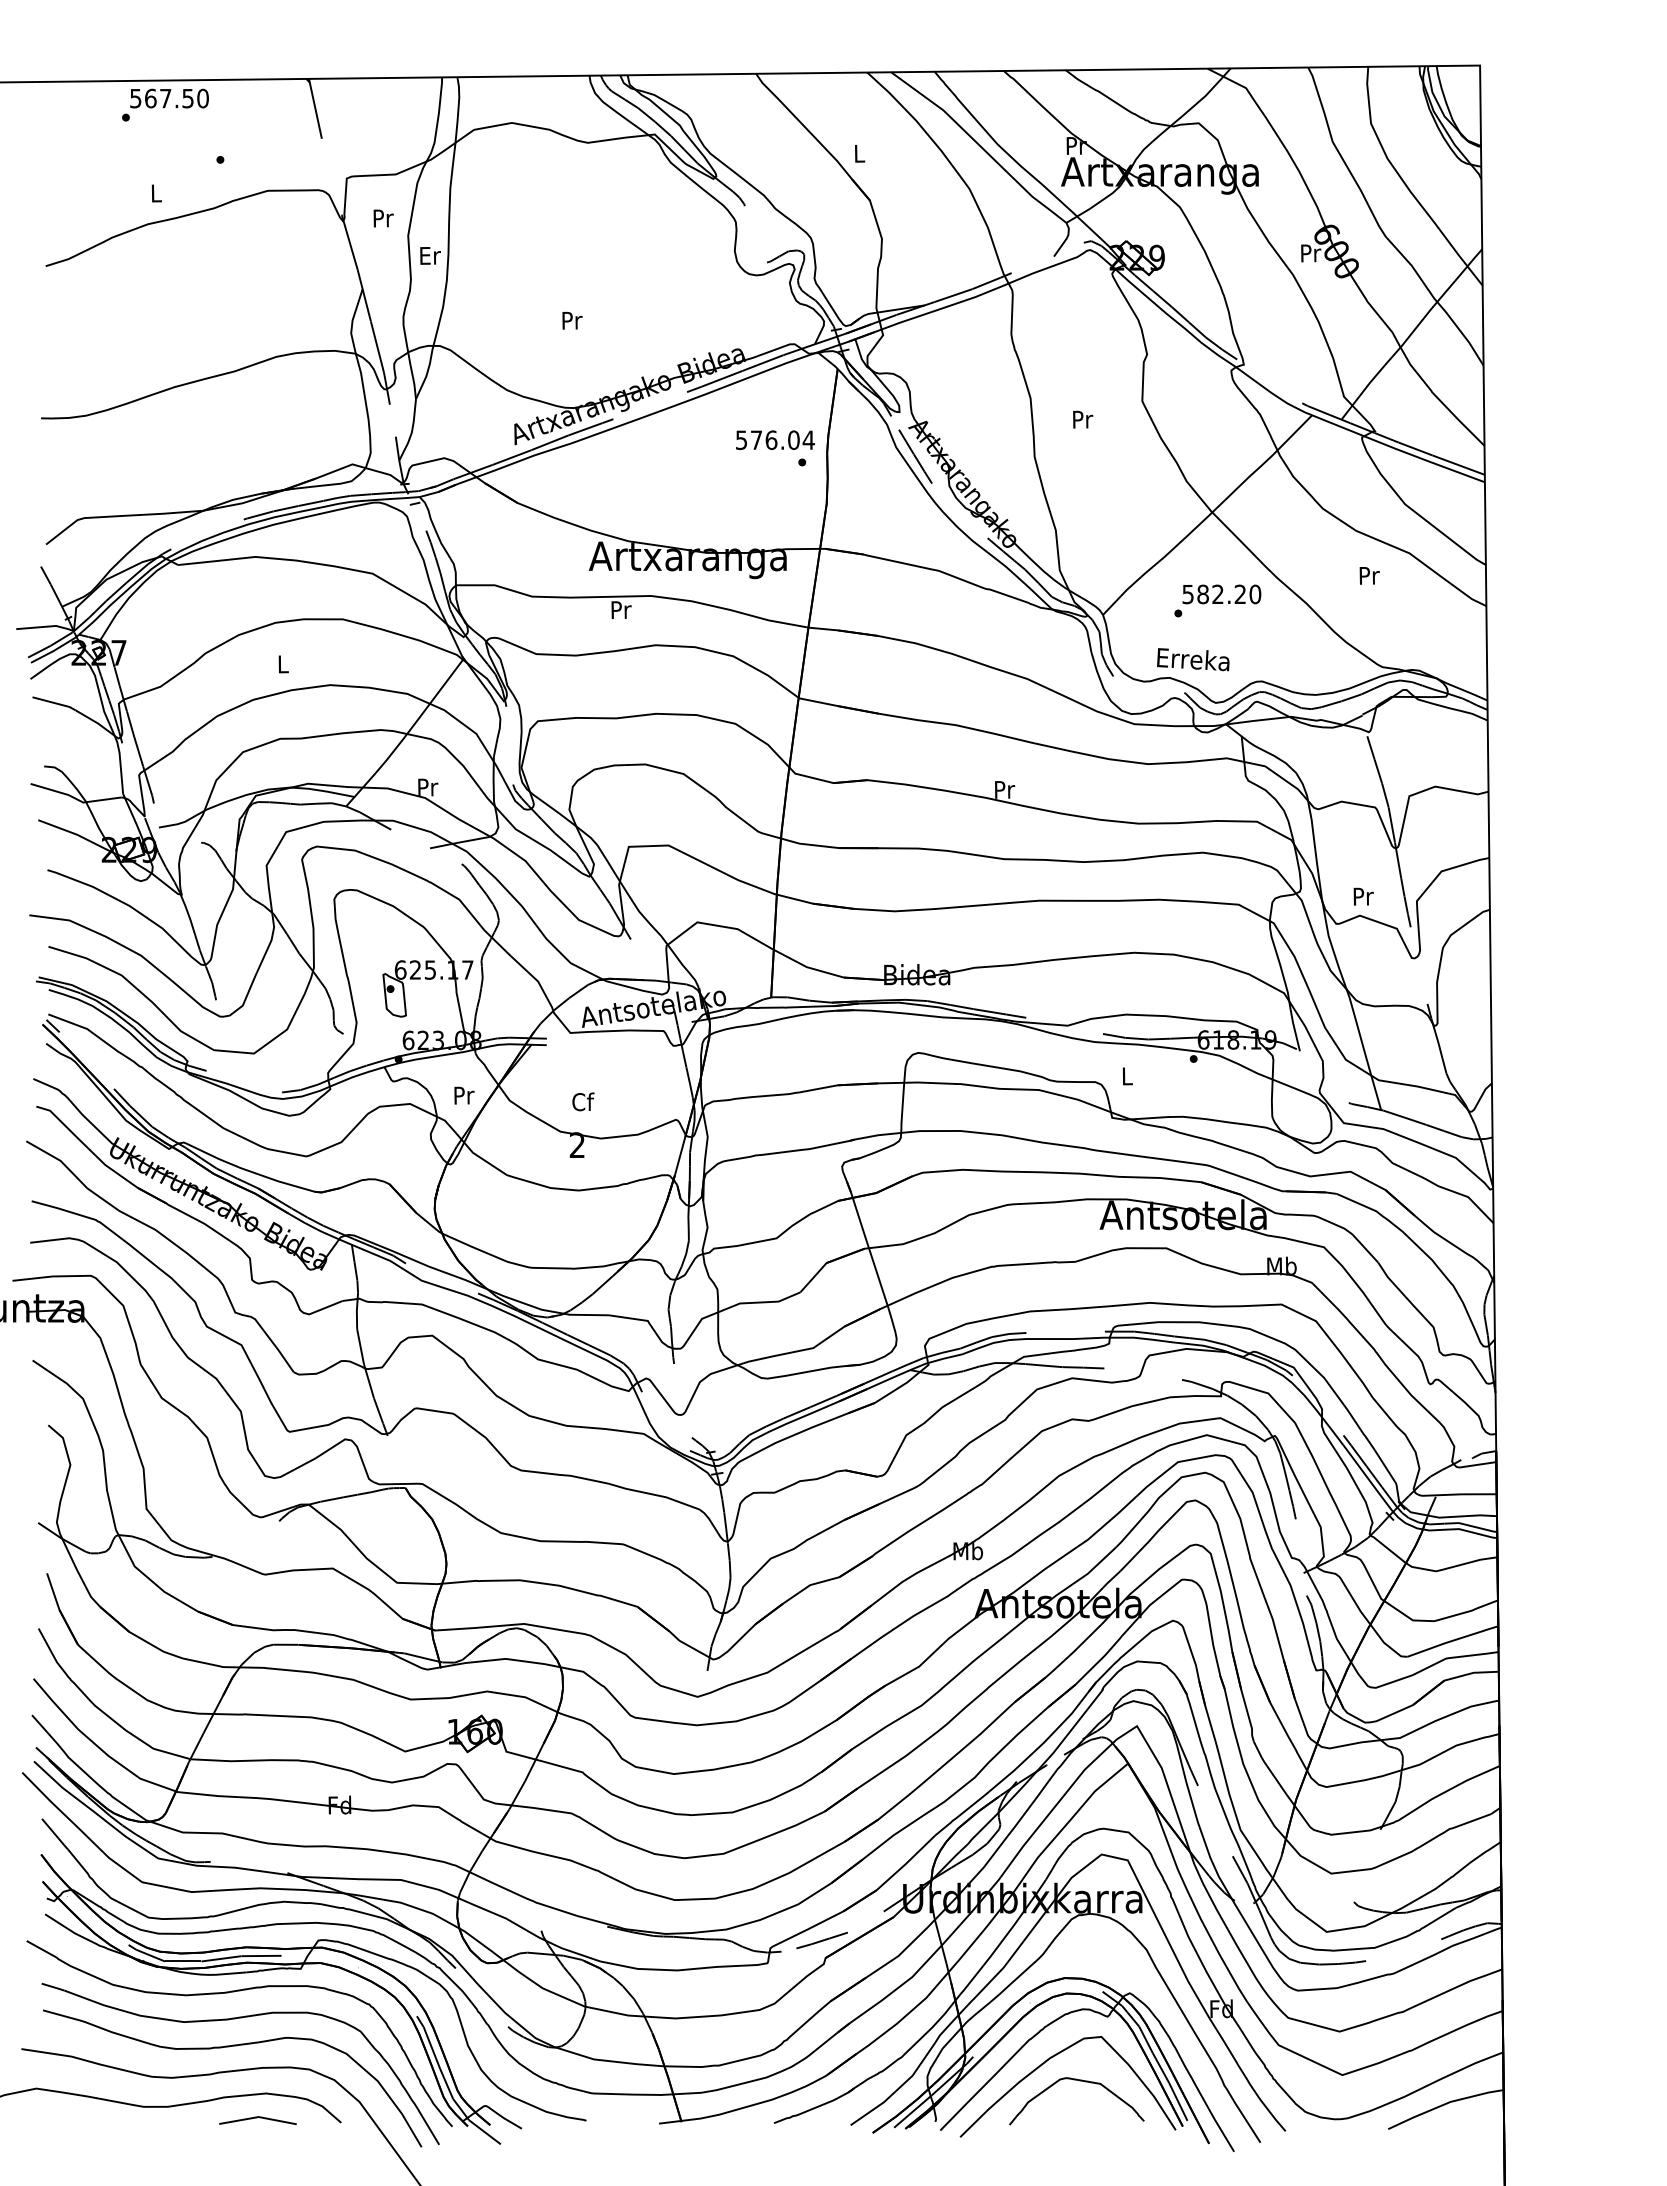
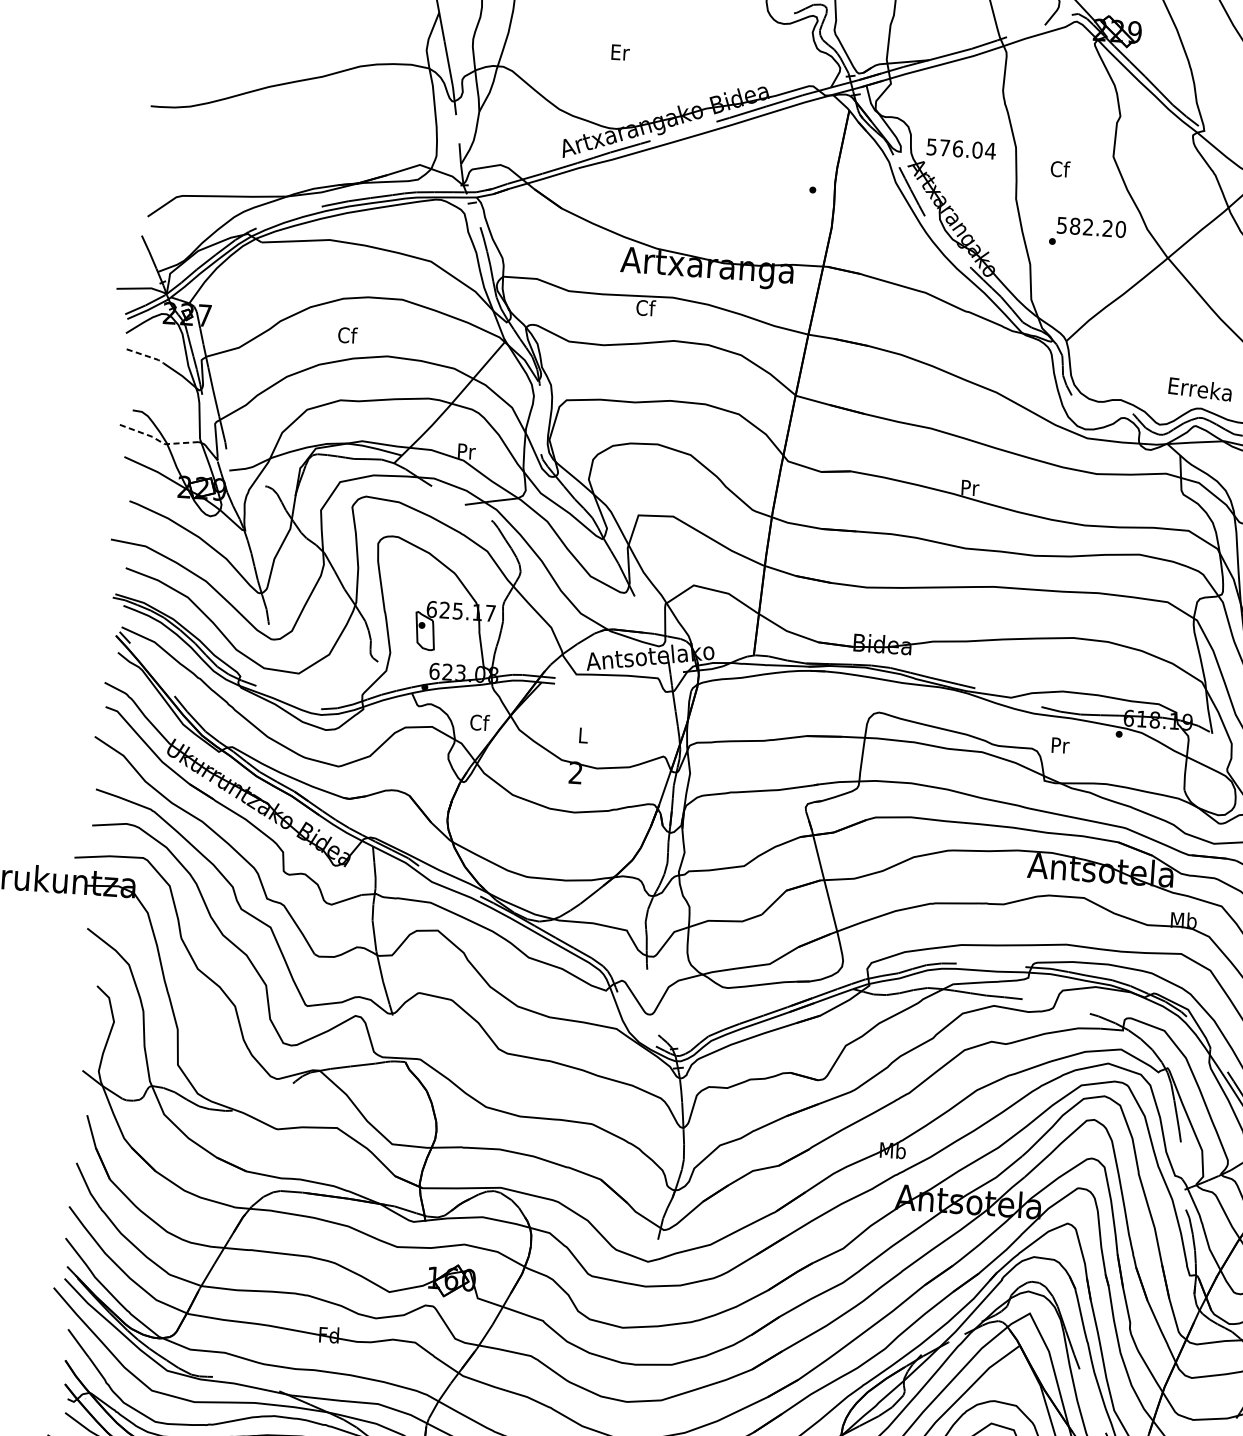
text: (572, 320) -> (620, 52), Pr -> Er
text: (1082, 418) -> (1060, 168), Pr -> Cf
text: (775, 439) -> (961, 148), moved
text: (1217, 600) -> (1087, 232), moved
text: (621, 609) -> (646, 307), Pr -> Cf
text: (1193, 659) -> (1200, 389), moved
text: (283, 663) -> (347, 334), L -> Cf
line: (55, 703) -> (146, 356), solid -> dashed
line: (75, 798) -> (158, 440), solid -> dashed
text: (1127, 1076) -> (1060, 745), L -> Pr
text: (464, 1094) -> (480, 721), Pr -> Cf
text: (583, 1101) -> (583, 735), Cf -> L

